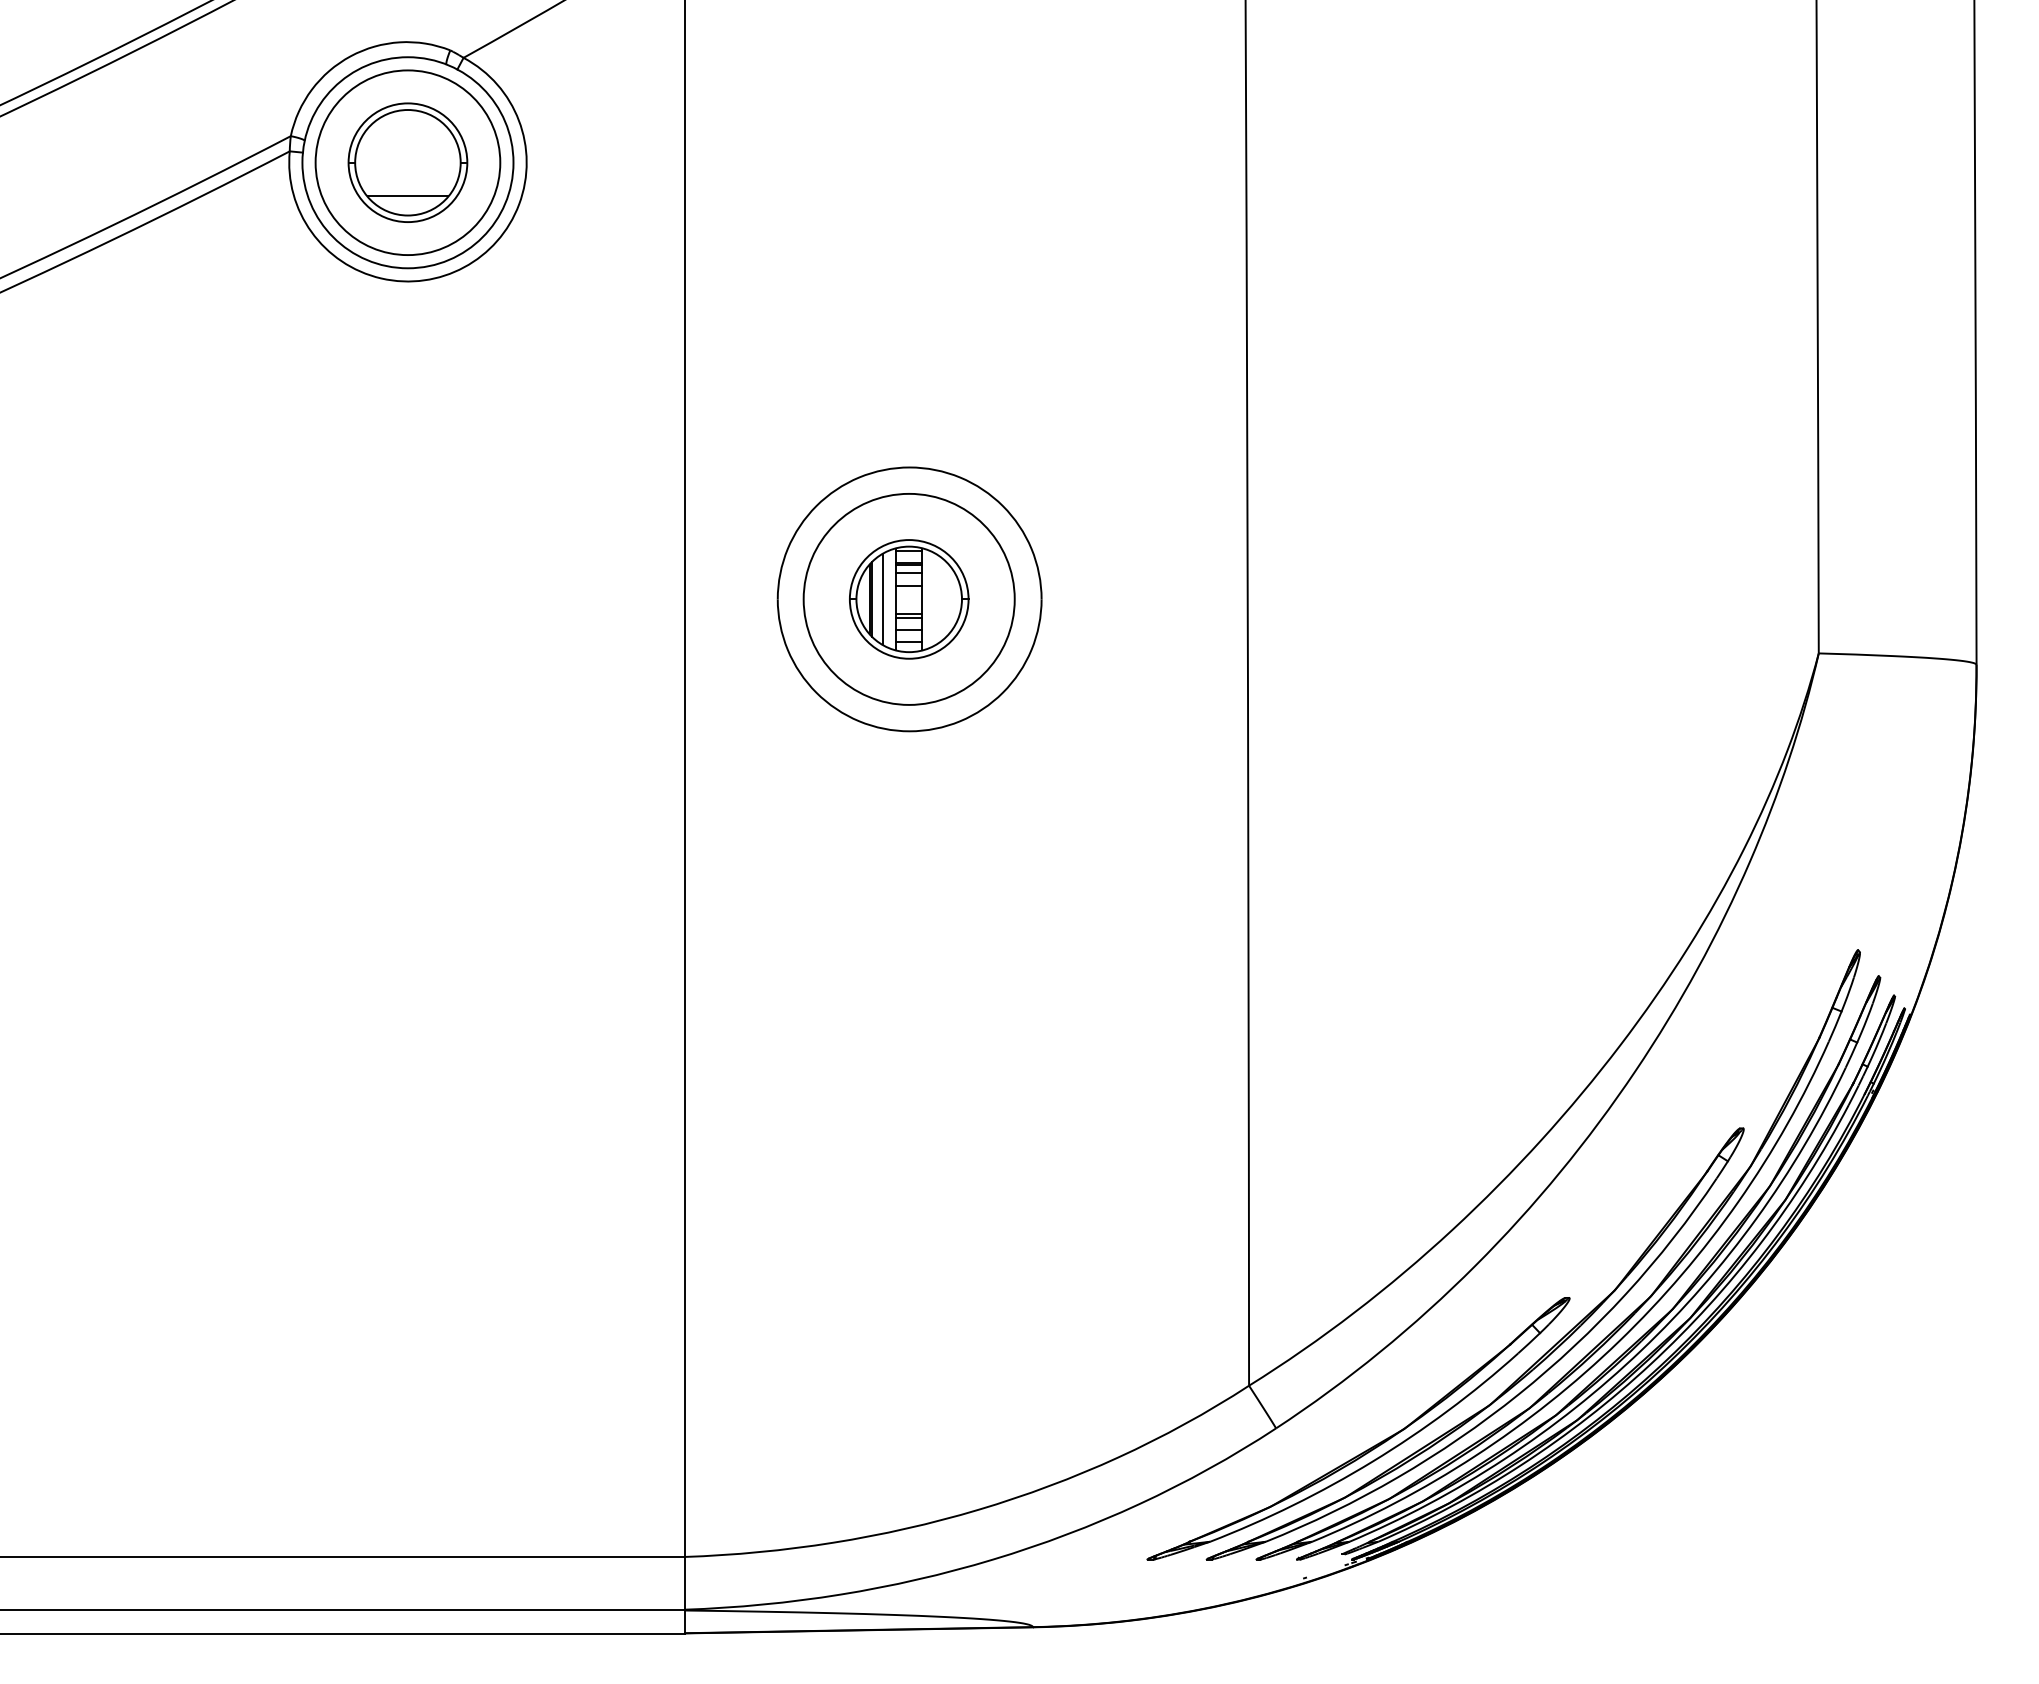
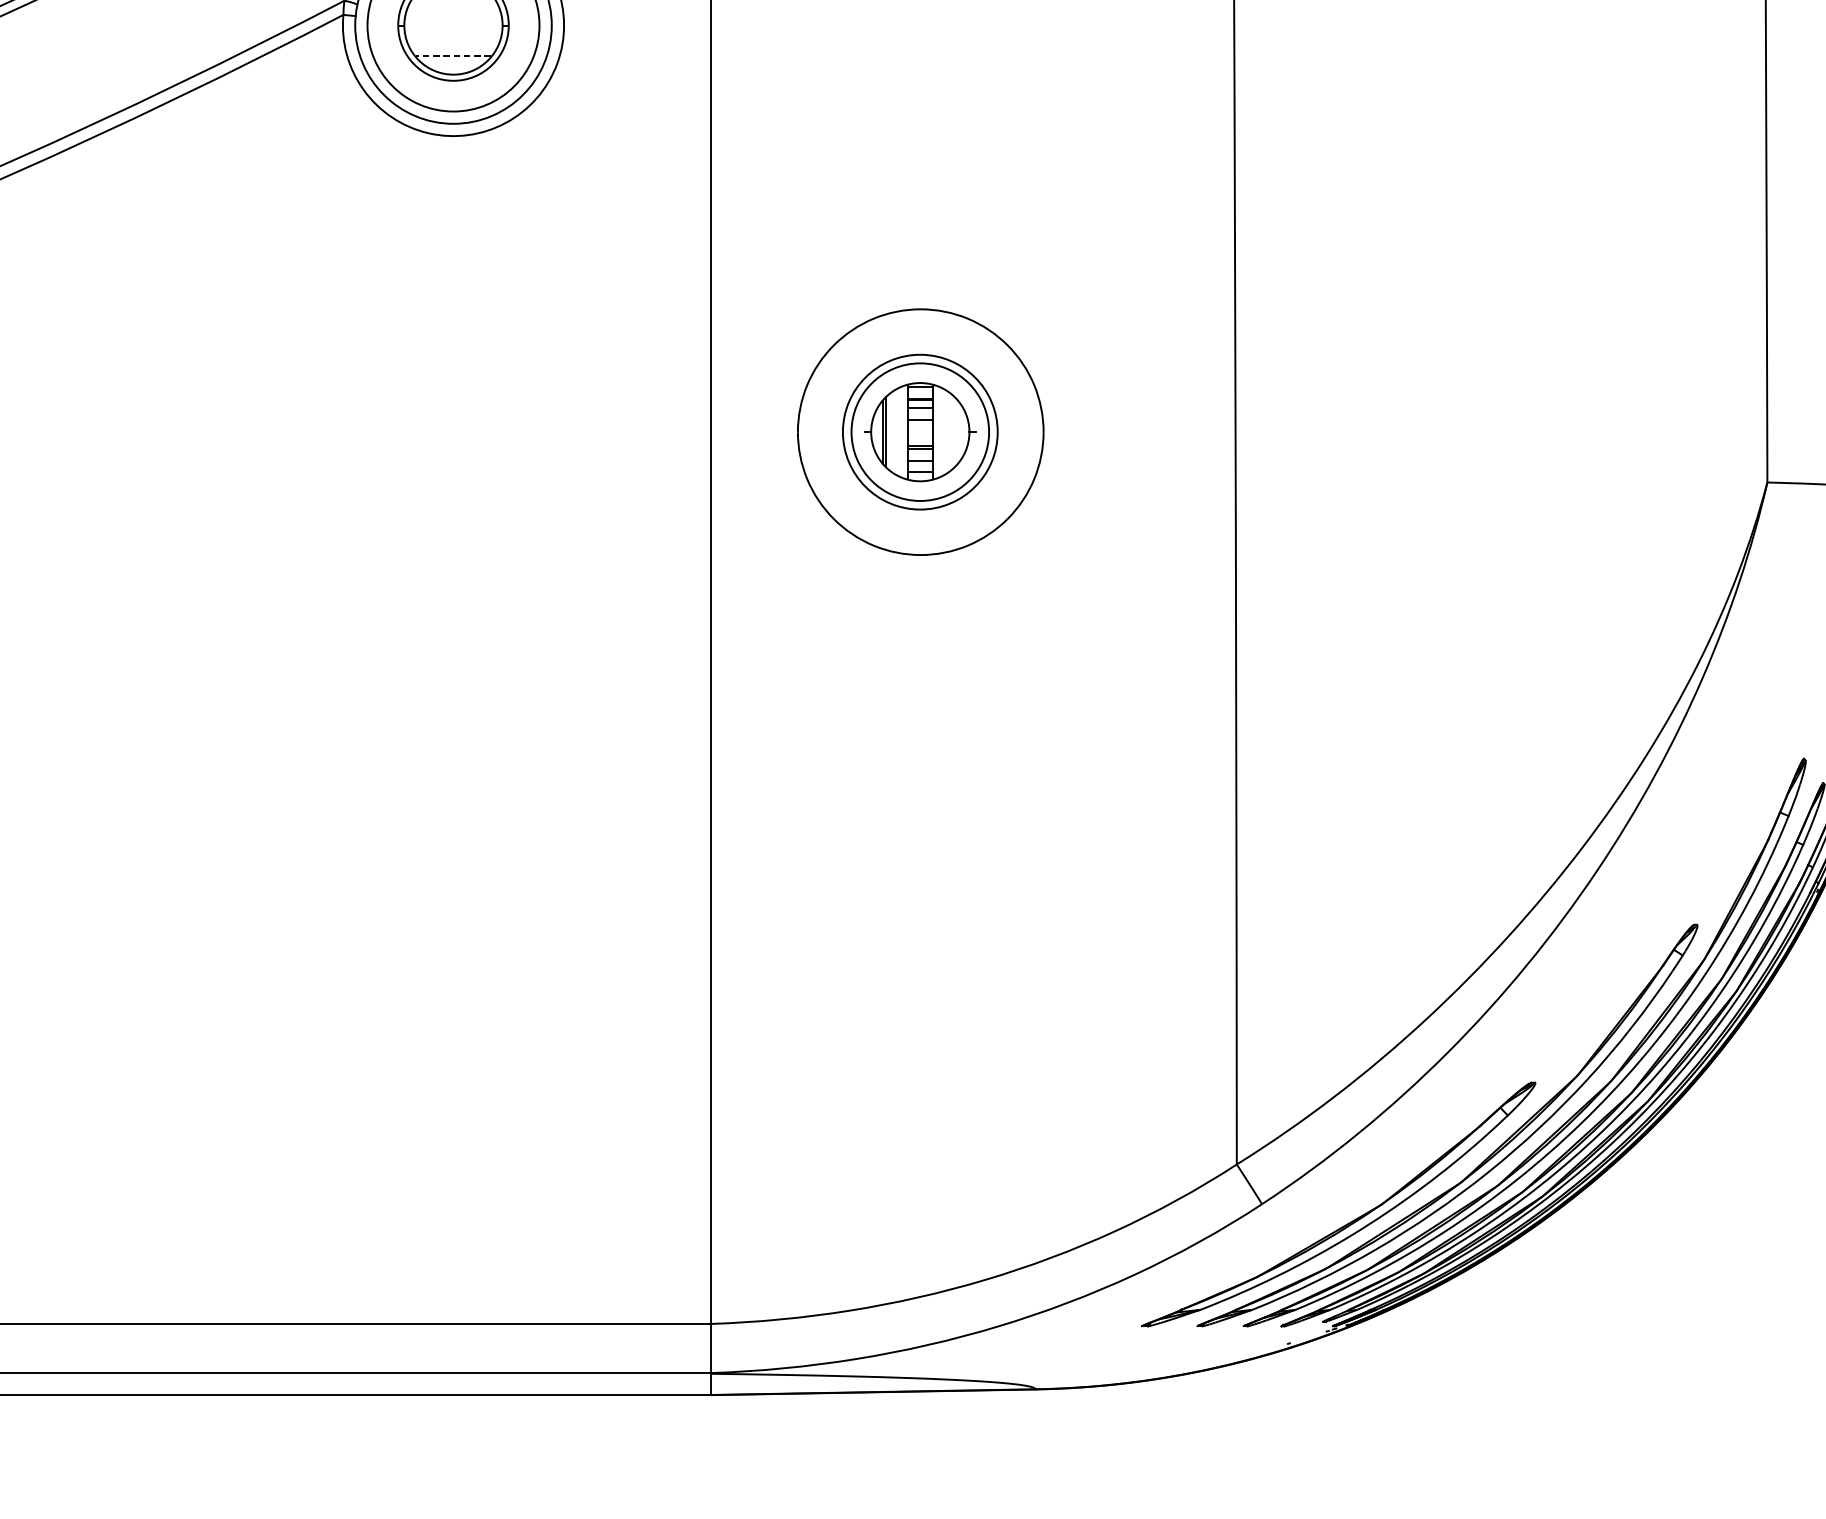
line: (407, 195) -> (453, 56), solid -> dashed
circle: (908, 598) -> (919, 431), size x0.7
line: (882, 599) -> (895, 432), removed
circle: (908, 599) -> (919, 432), size x1.4

